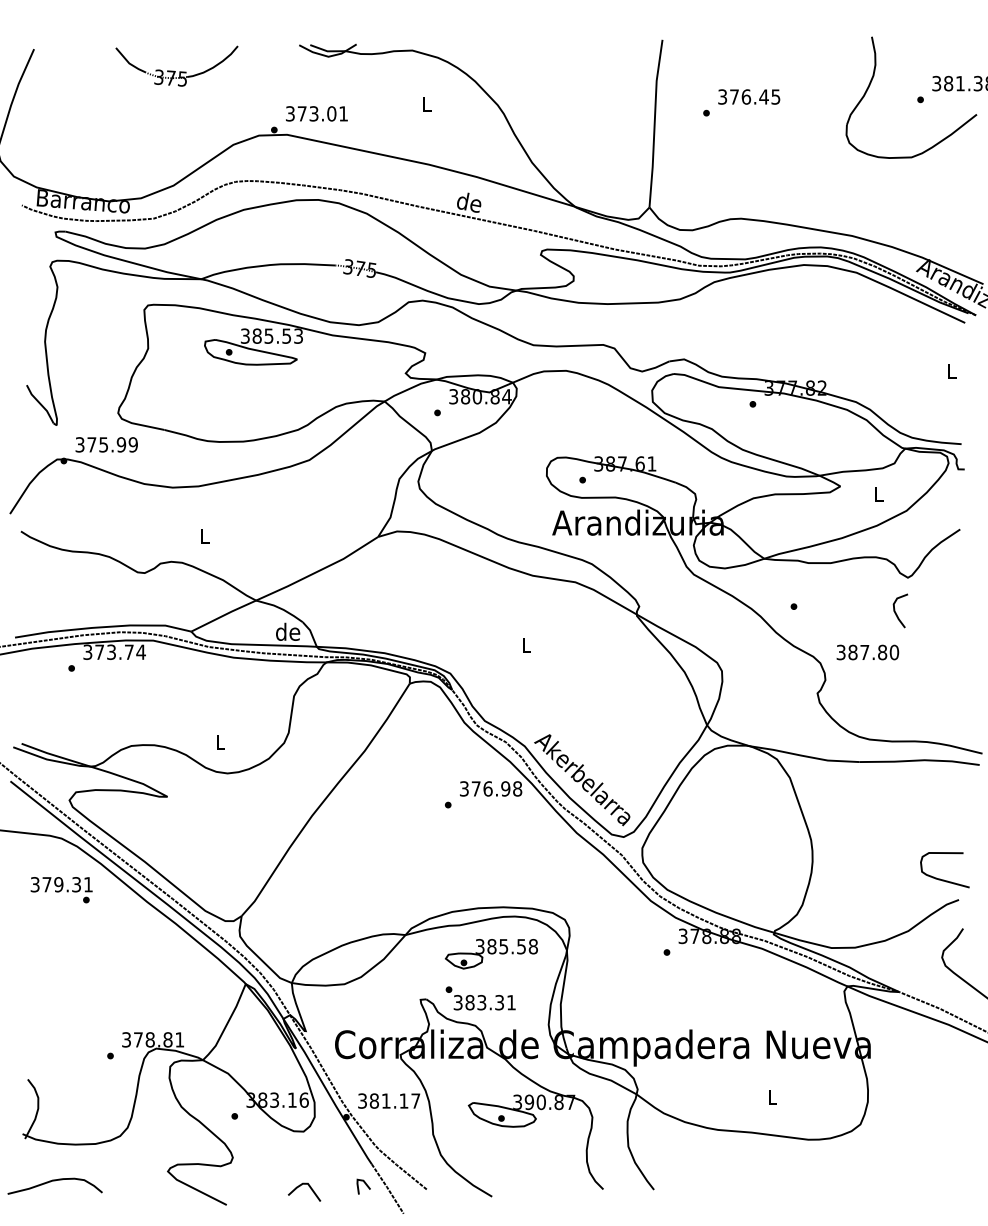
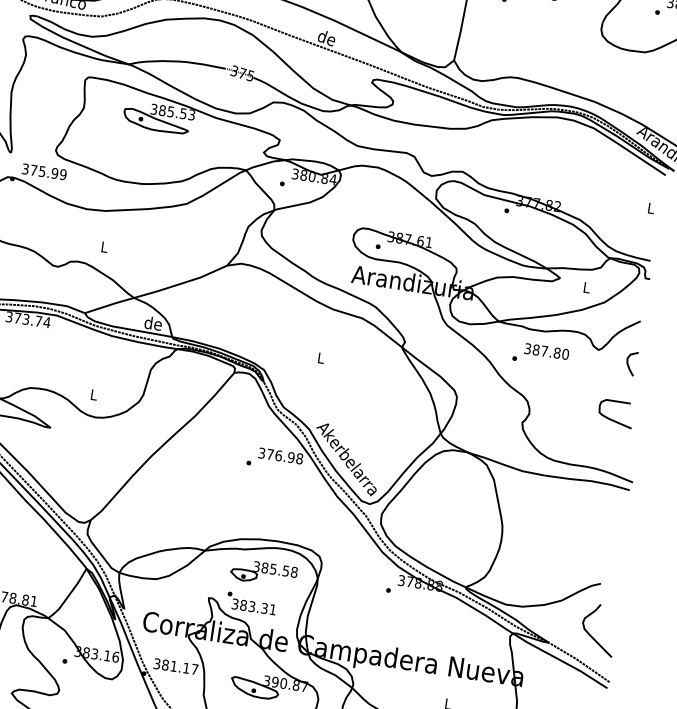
curve: (896, 612) -> (628, 364), moved
text: (867, 652) -> (546, 351), moved
curve: (940, 878) -> (611, 419), moved

